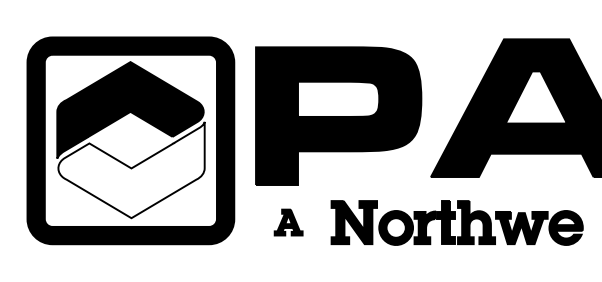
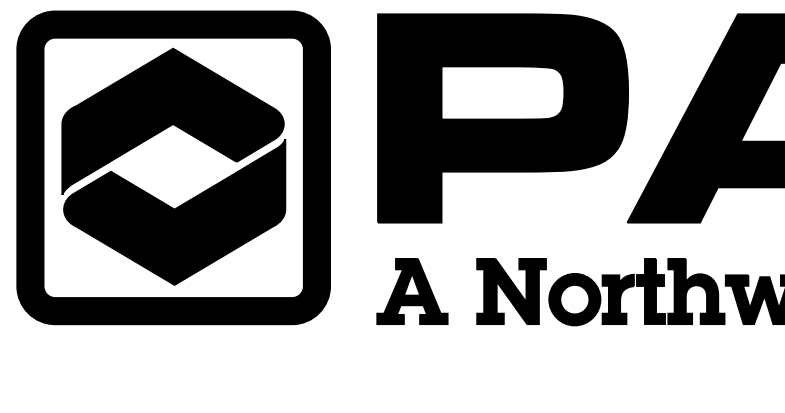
part: (338, 115) -> (502, 117), moved
fill: (131, 169) -> (174, 211), added
part: (288, 222) -> (412, 291), size x1.67

